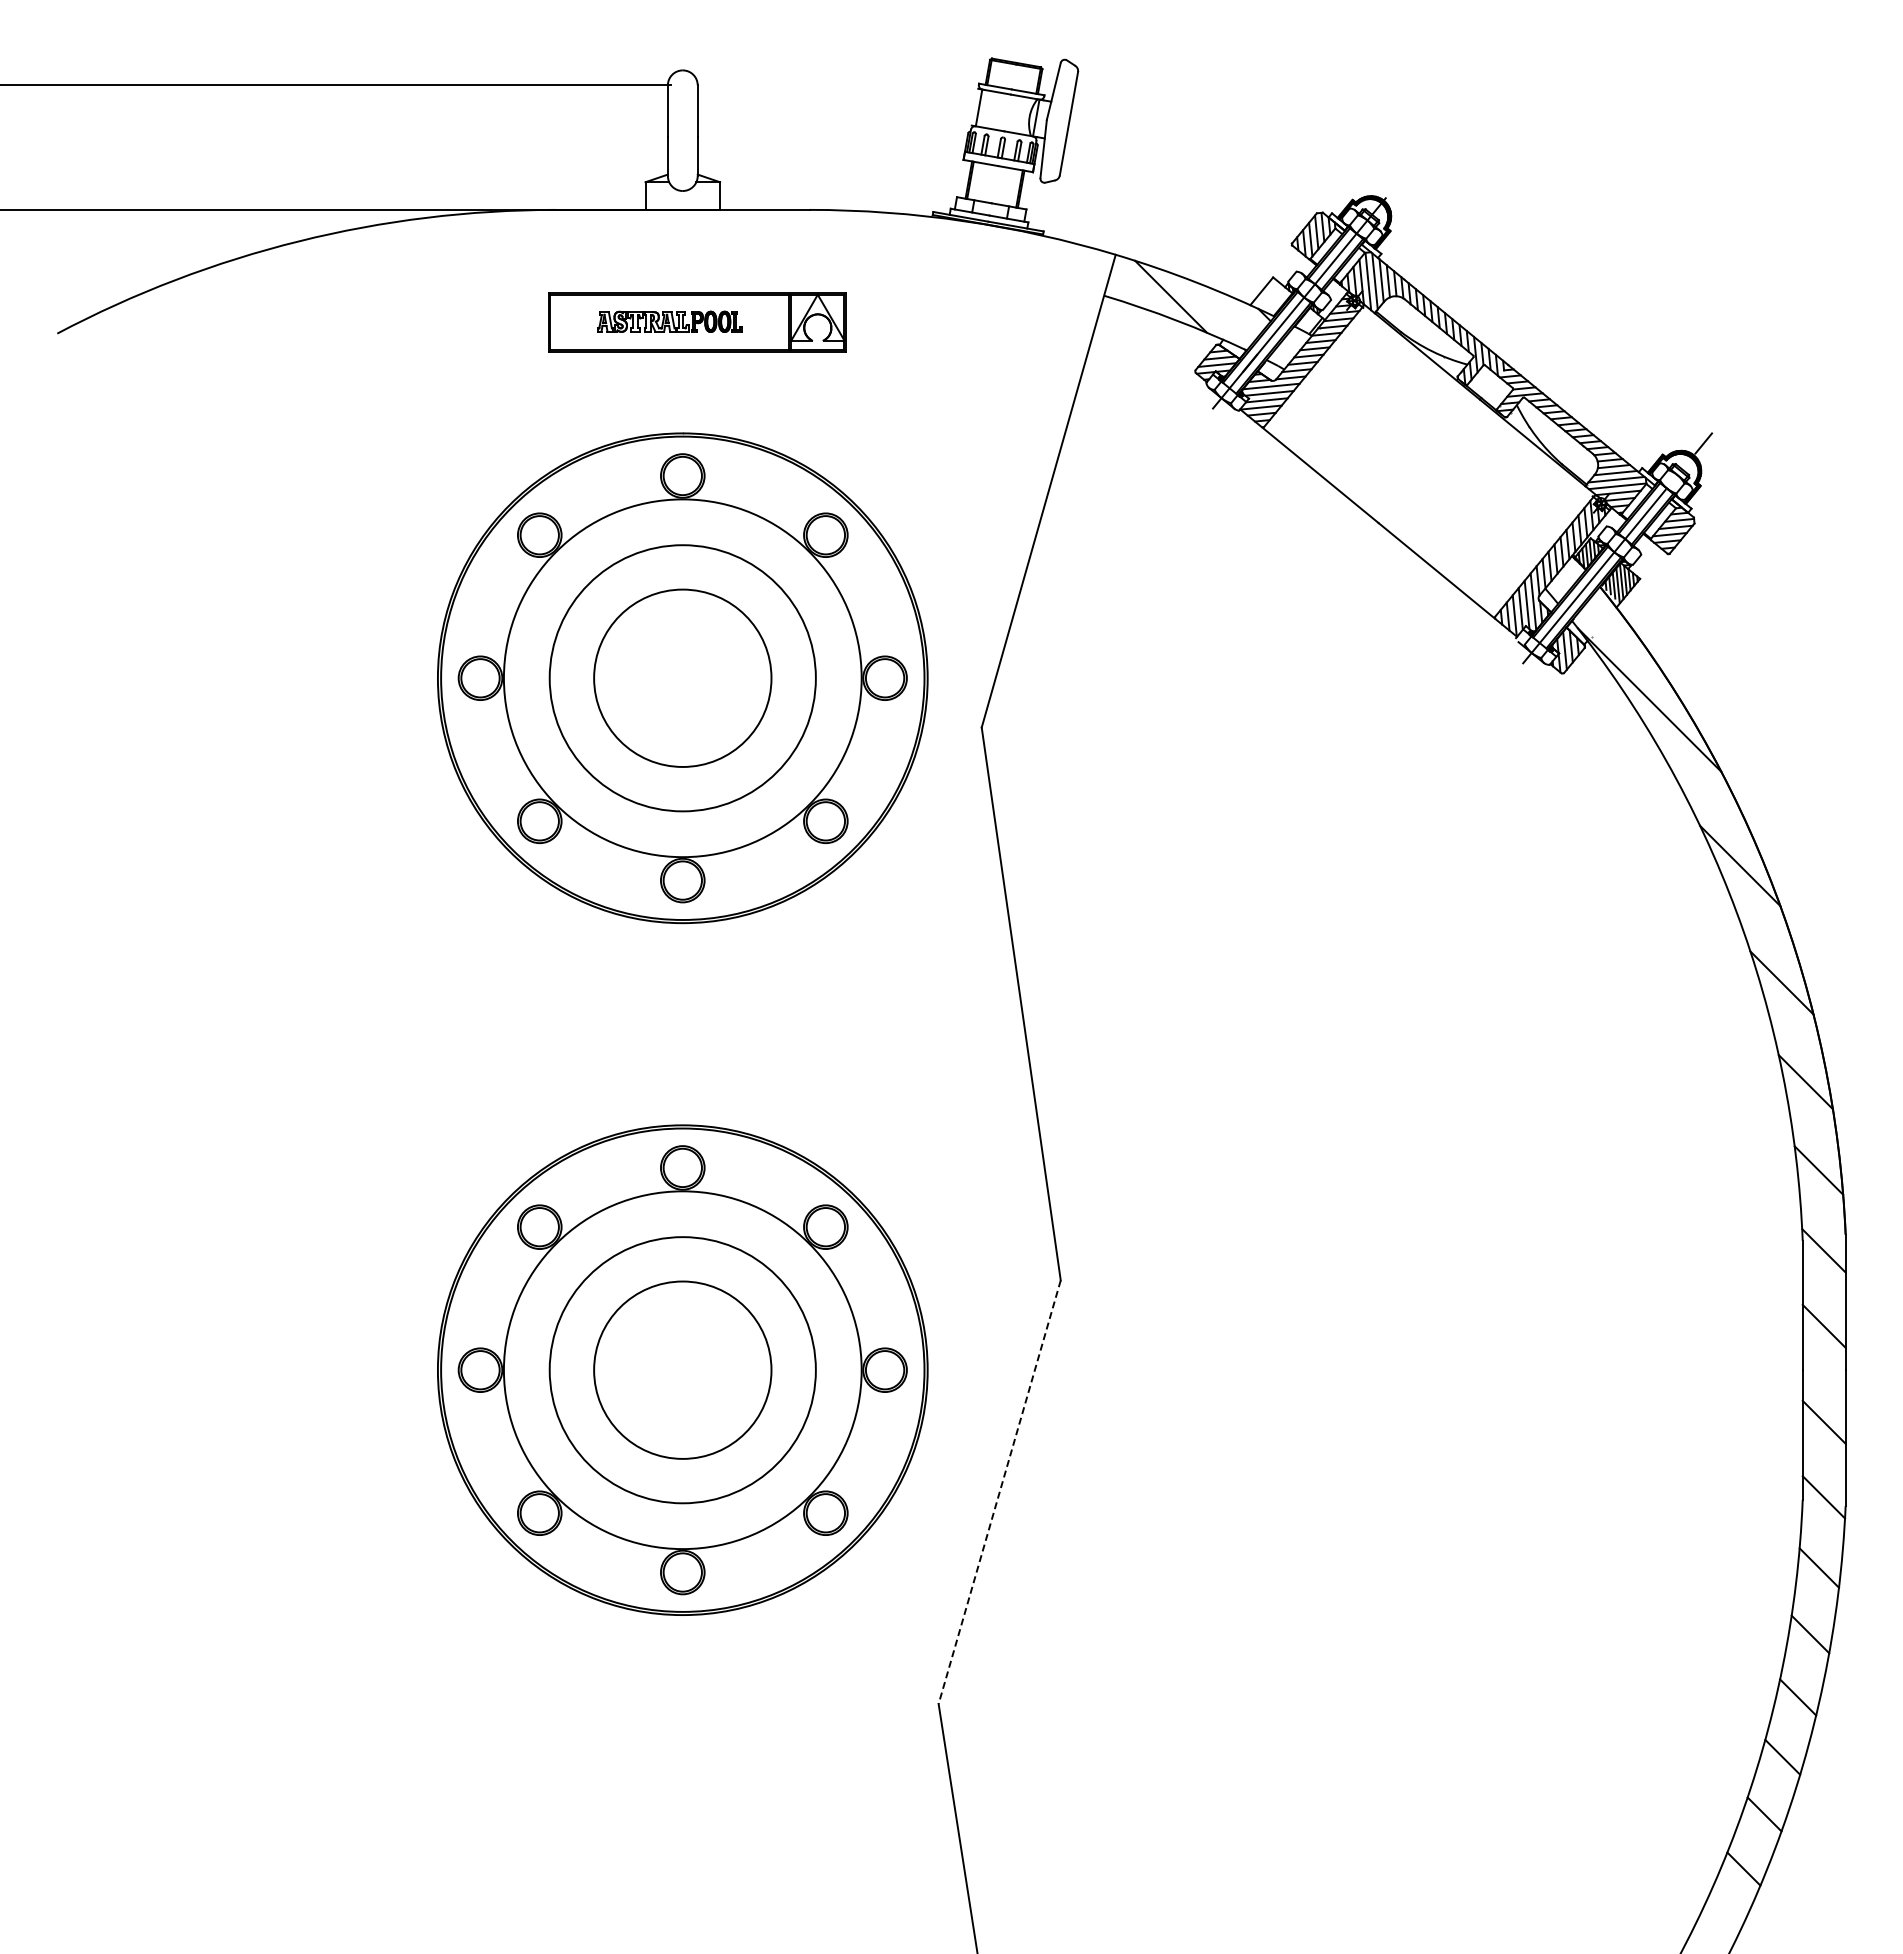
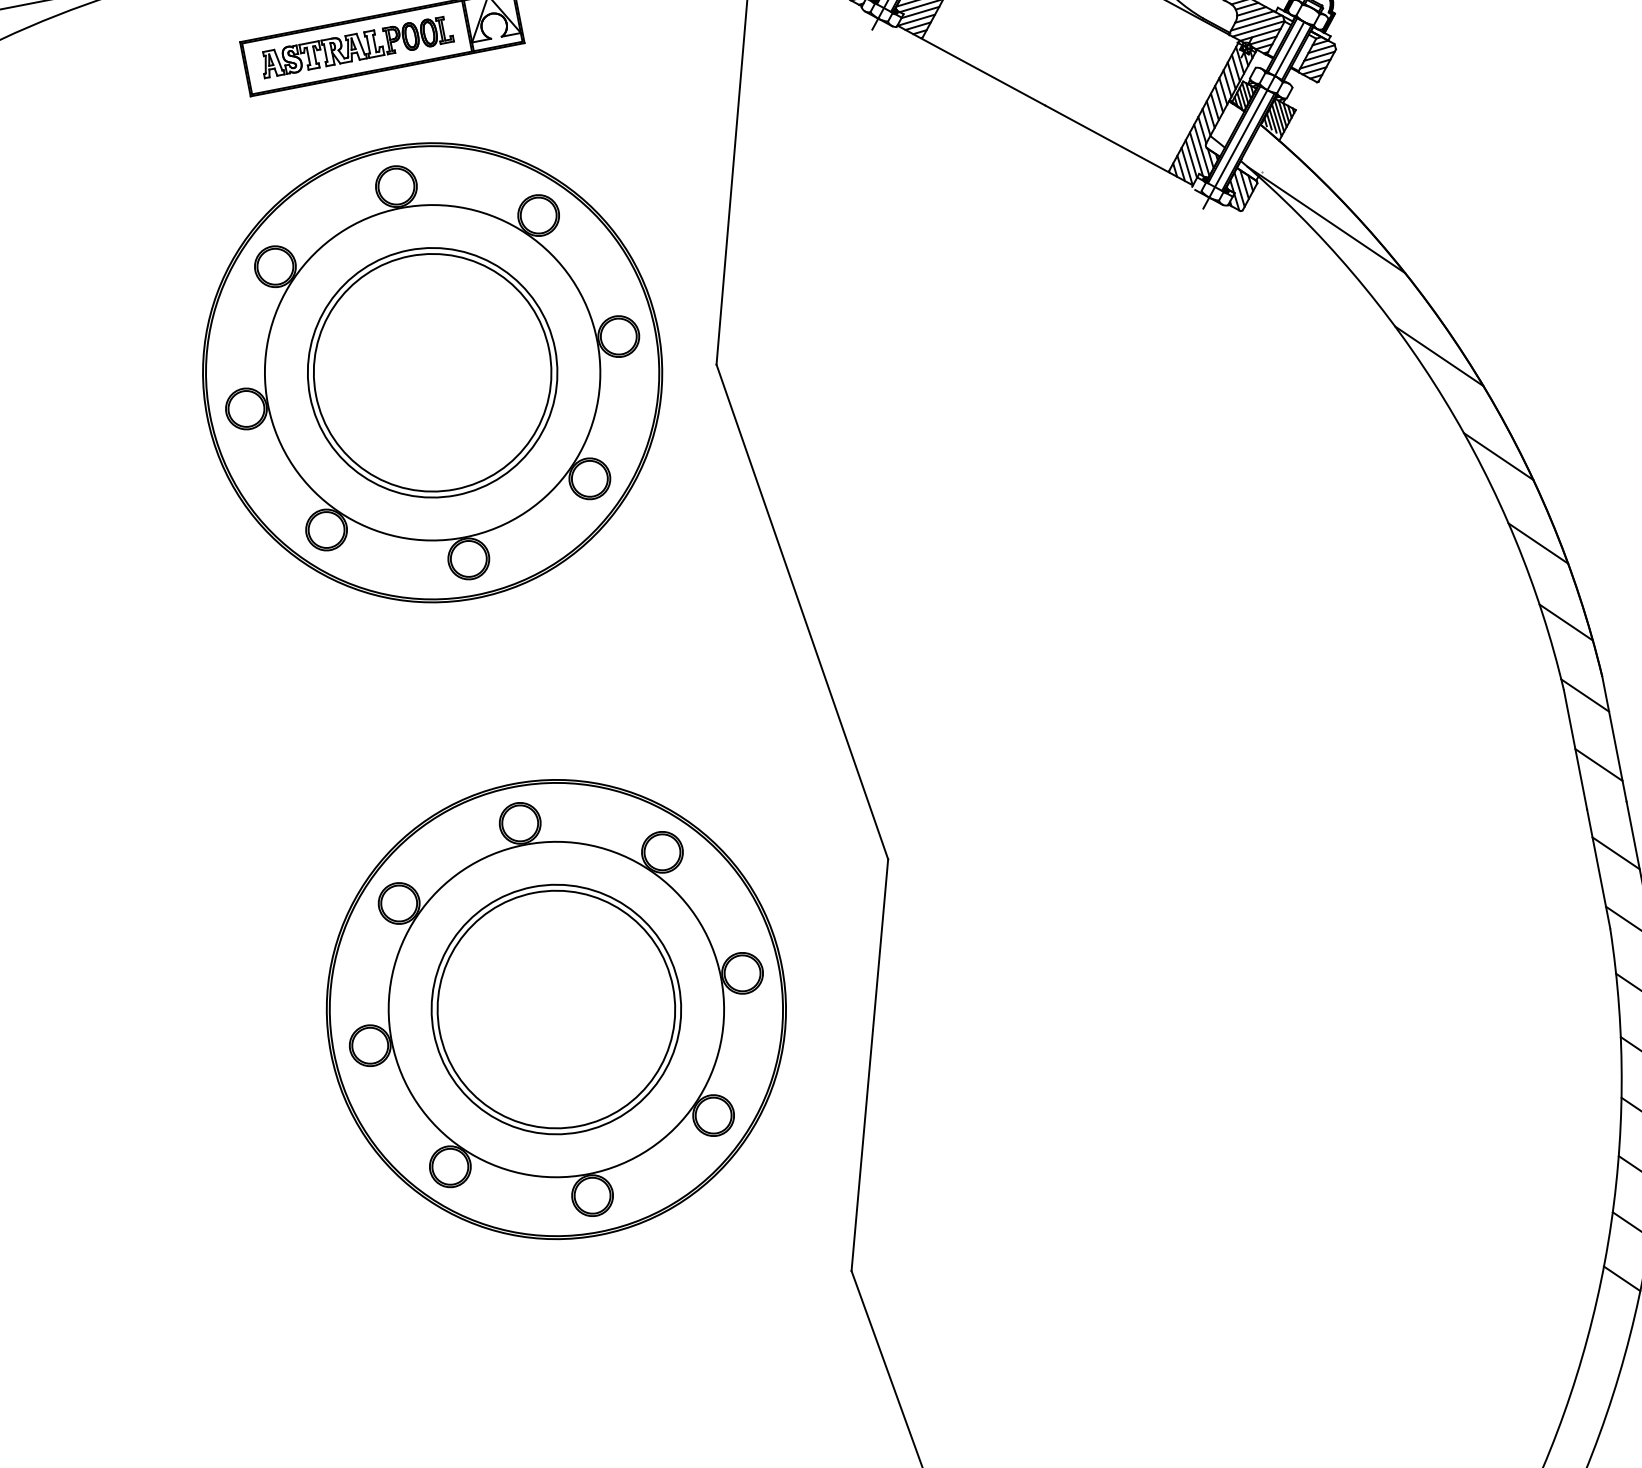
part: (669, 321) -> (356, 46), size x1.43
circle: (682, 677) -> (432, 372), size x1.43
circle: (682, 1369) -> (556, 1008), size x1.43
line: (999, 1492) -> (869, 1065), dashed -> solid

